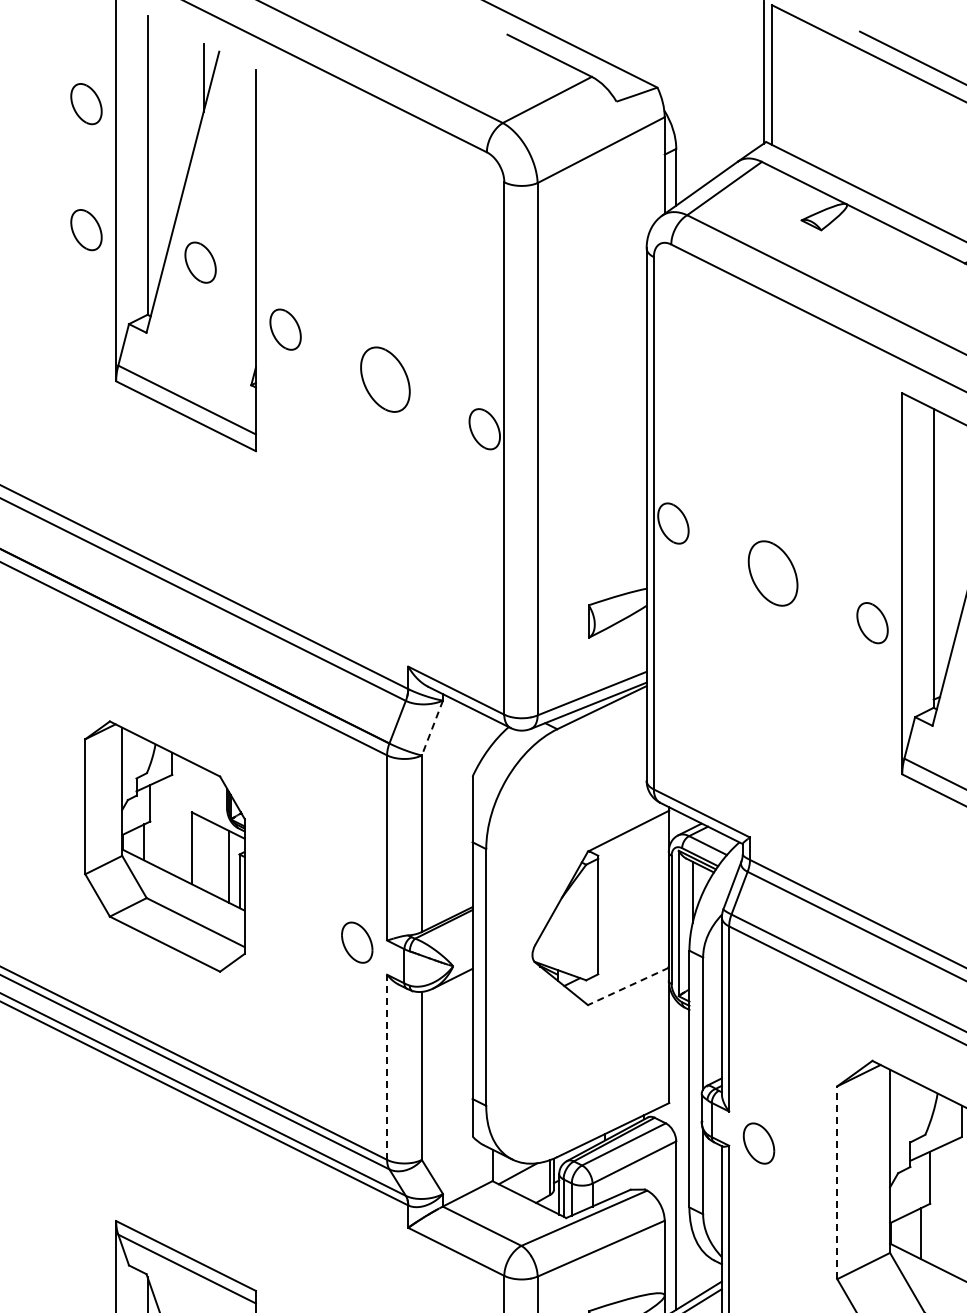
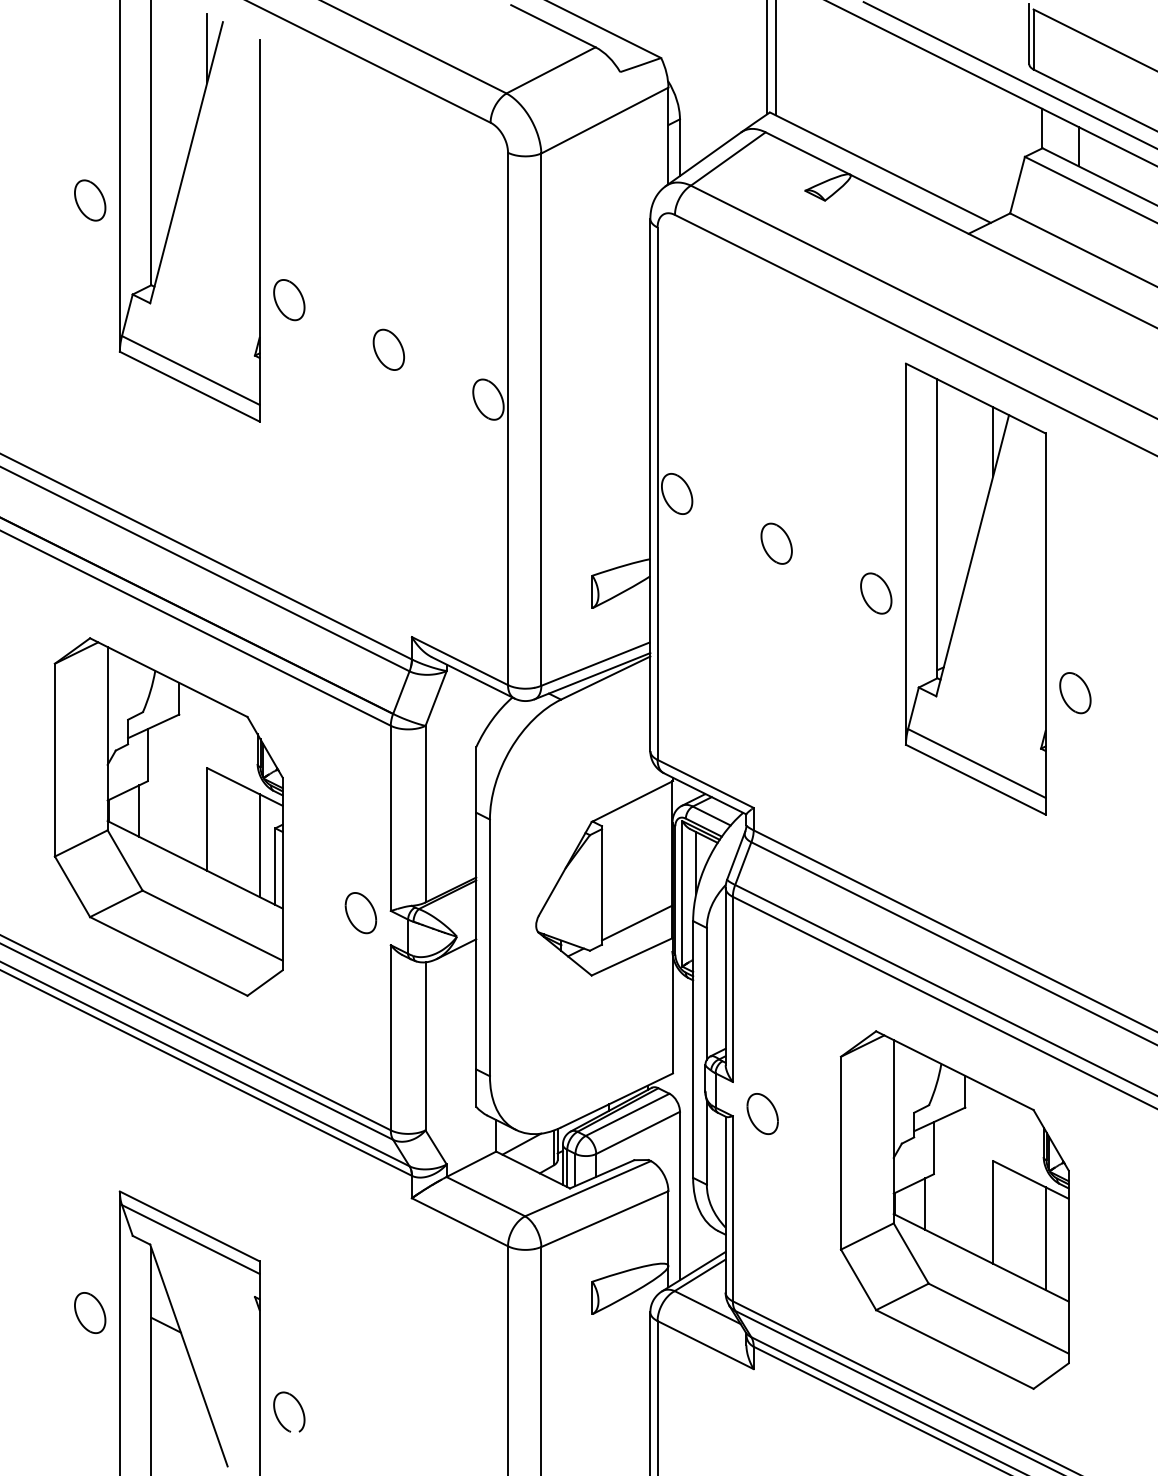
part: (86, 104) -> (90, 74), removed
part: (200, 263) -> (204, 233), removed
part: (384, 379) -> (388, 349), size x0.62
part: (772, 573) -> (776, 543), size x0.62
line: (431, 728) -> (435, 698), dashed -> solid
part: (164, 846) -> (168, 816), size x1.43
line: (633, 952) -> (637, 922), added
line: (628, 986) -> (632, 956), dashed -> solid
line: (386, 1067) -> (390, 1037), dashed -> solid
line: (837, 1182) -> (841, 1152), dashed -> solid

